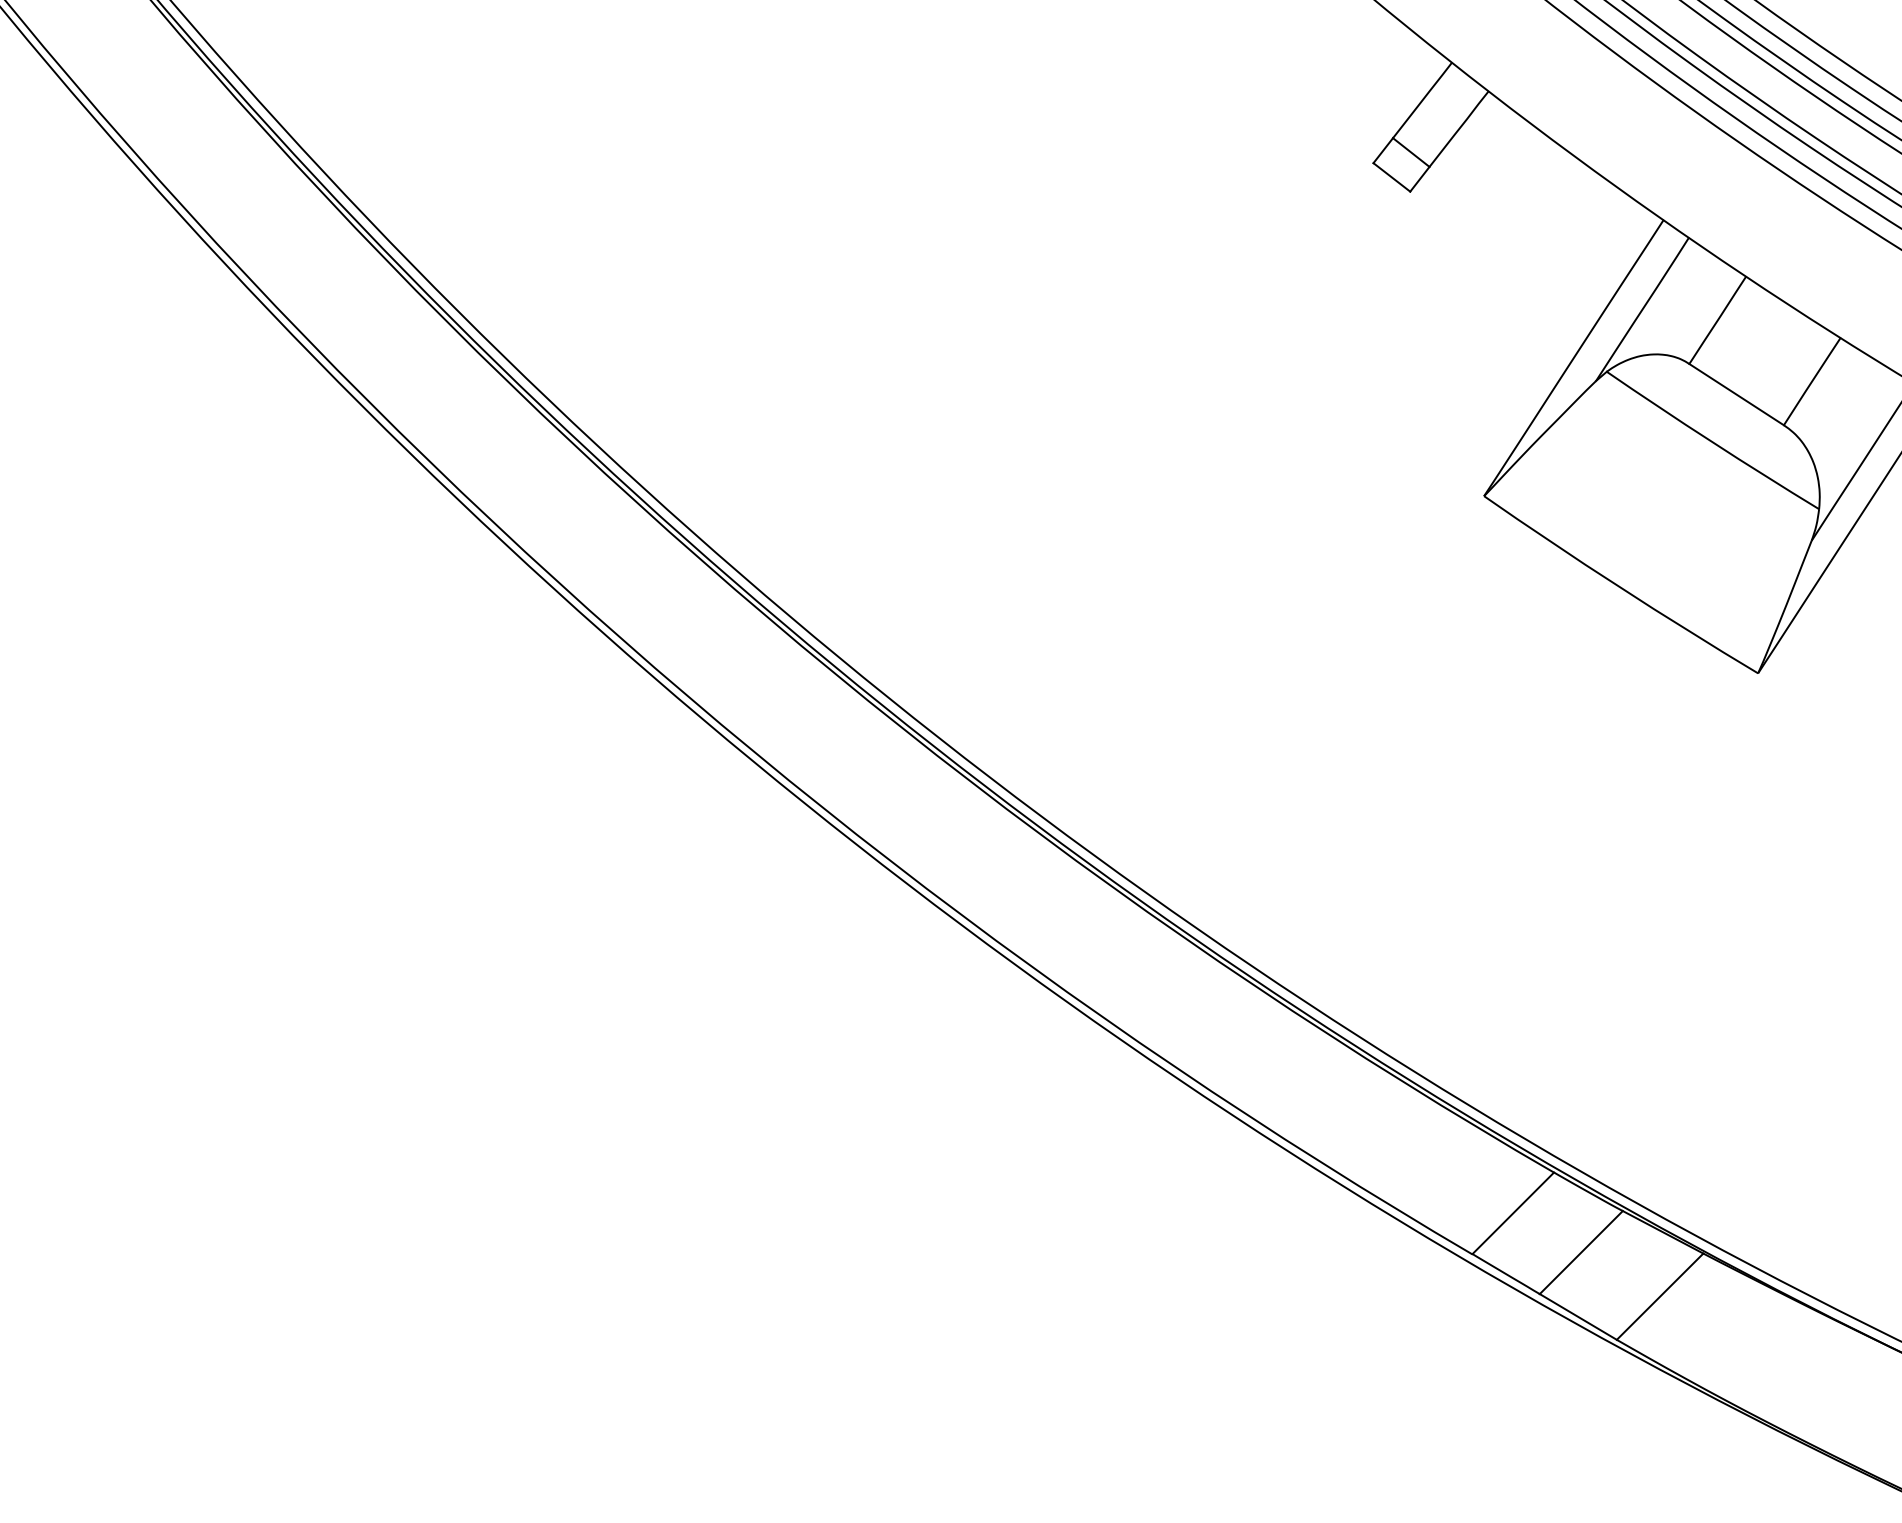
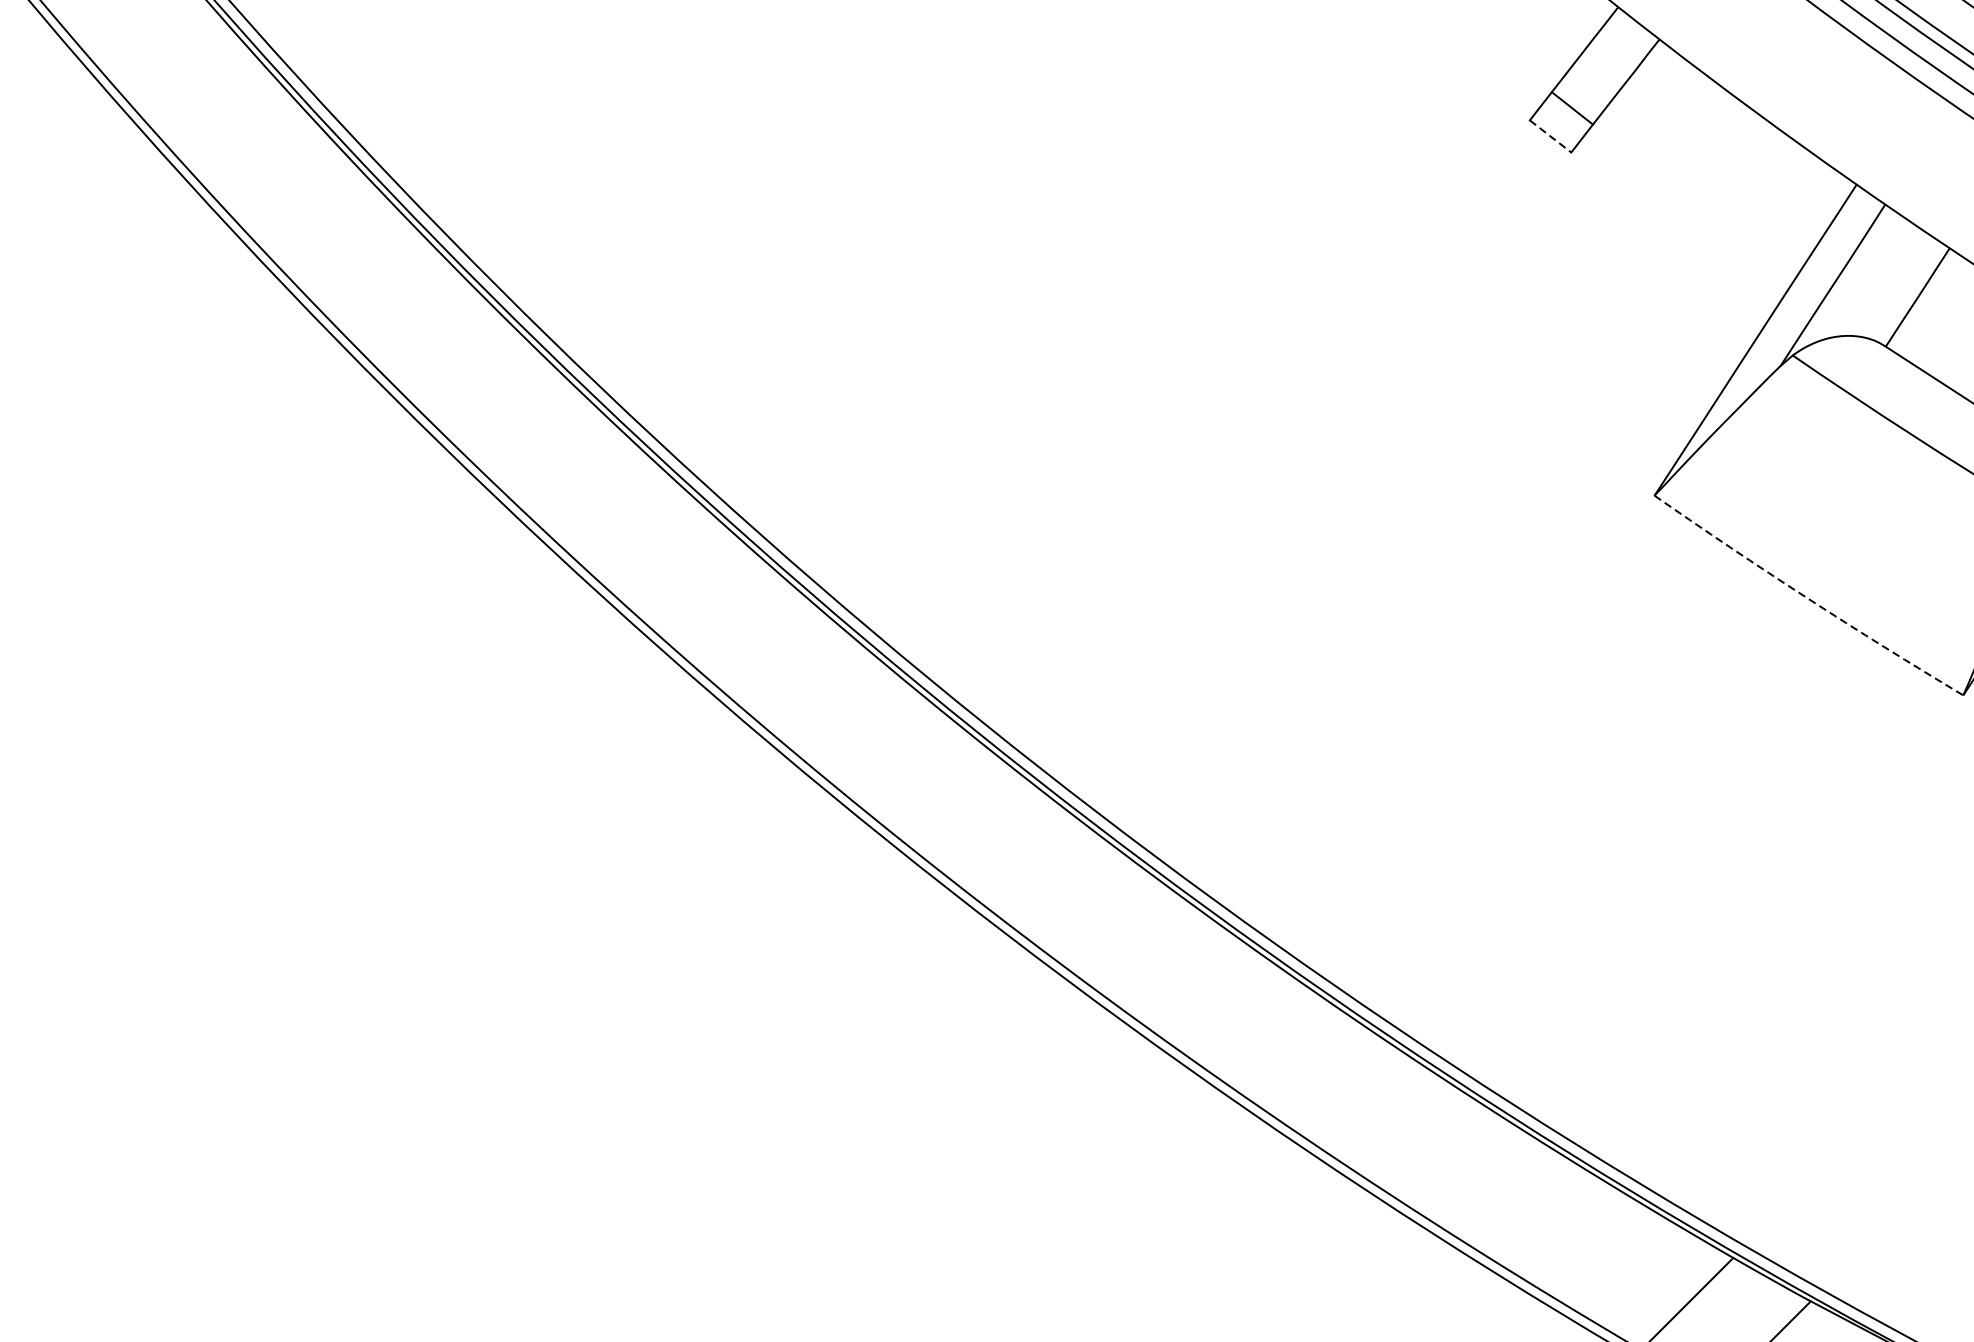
line: (1392, 177) -> (1551, 136), solid -> dashed
arc: (1619, 587) -> (1807, 598), solid -> dashed

